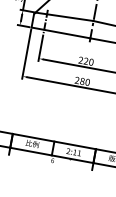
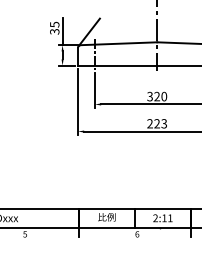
text: (80, 60) -> (149, 97), 220 -> 320
text: (84, 81) -> (160, 123), 280 -> 223

